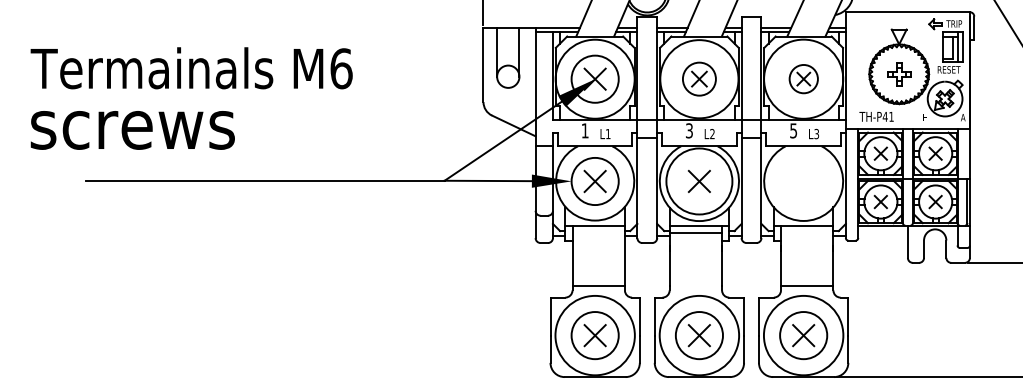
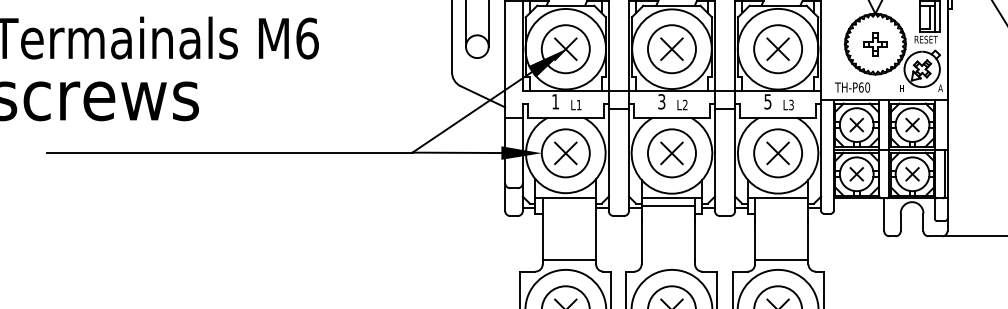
part: (699, 78) -> (672, 48), size x1.43
part: (803, 78) -> (777, 48), size x1.67
text: (887, 116) -> (863, 87), TH-P41 -> TH-P60
circle: (698, 181) -> (671, 153), size x0.71
part: (803, 181) -> (777, 153), added

